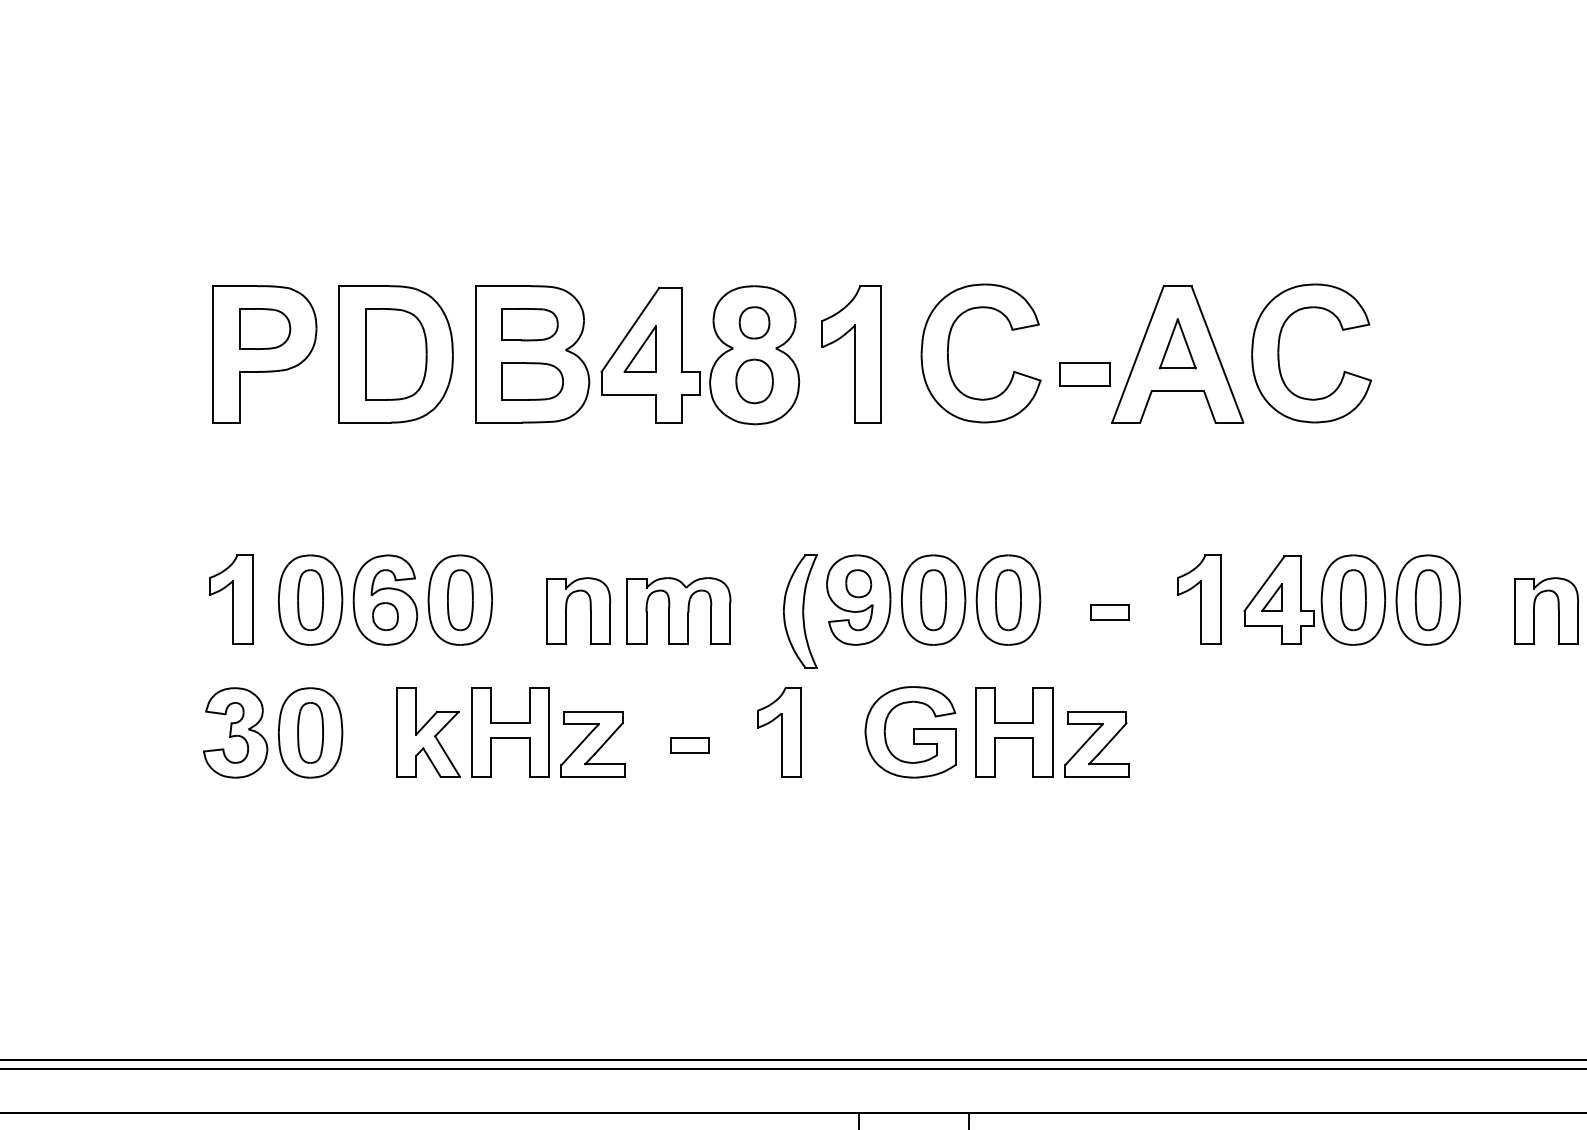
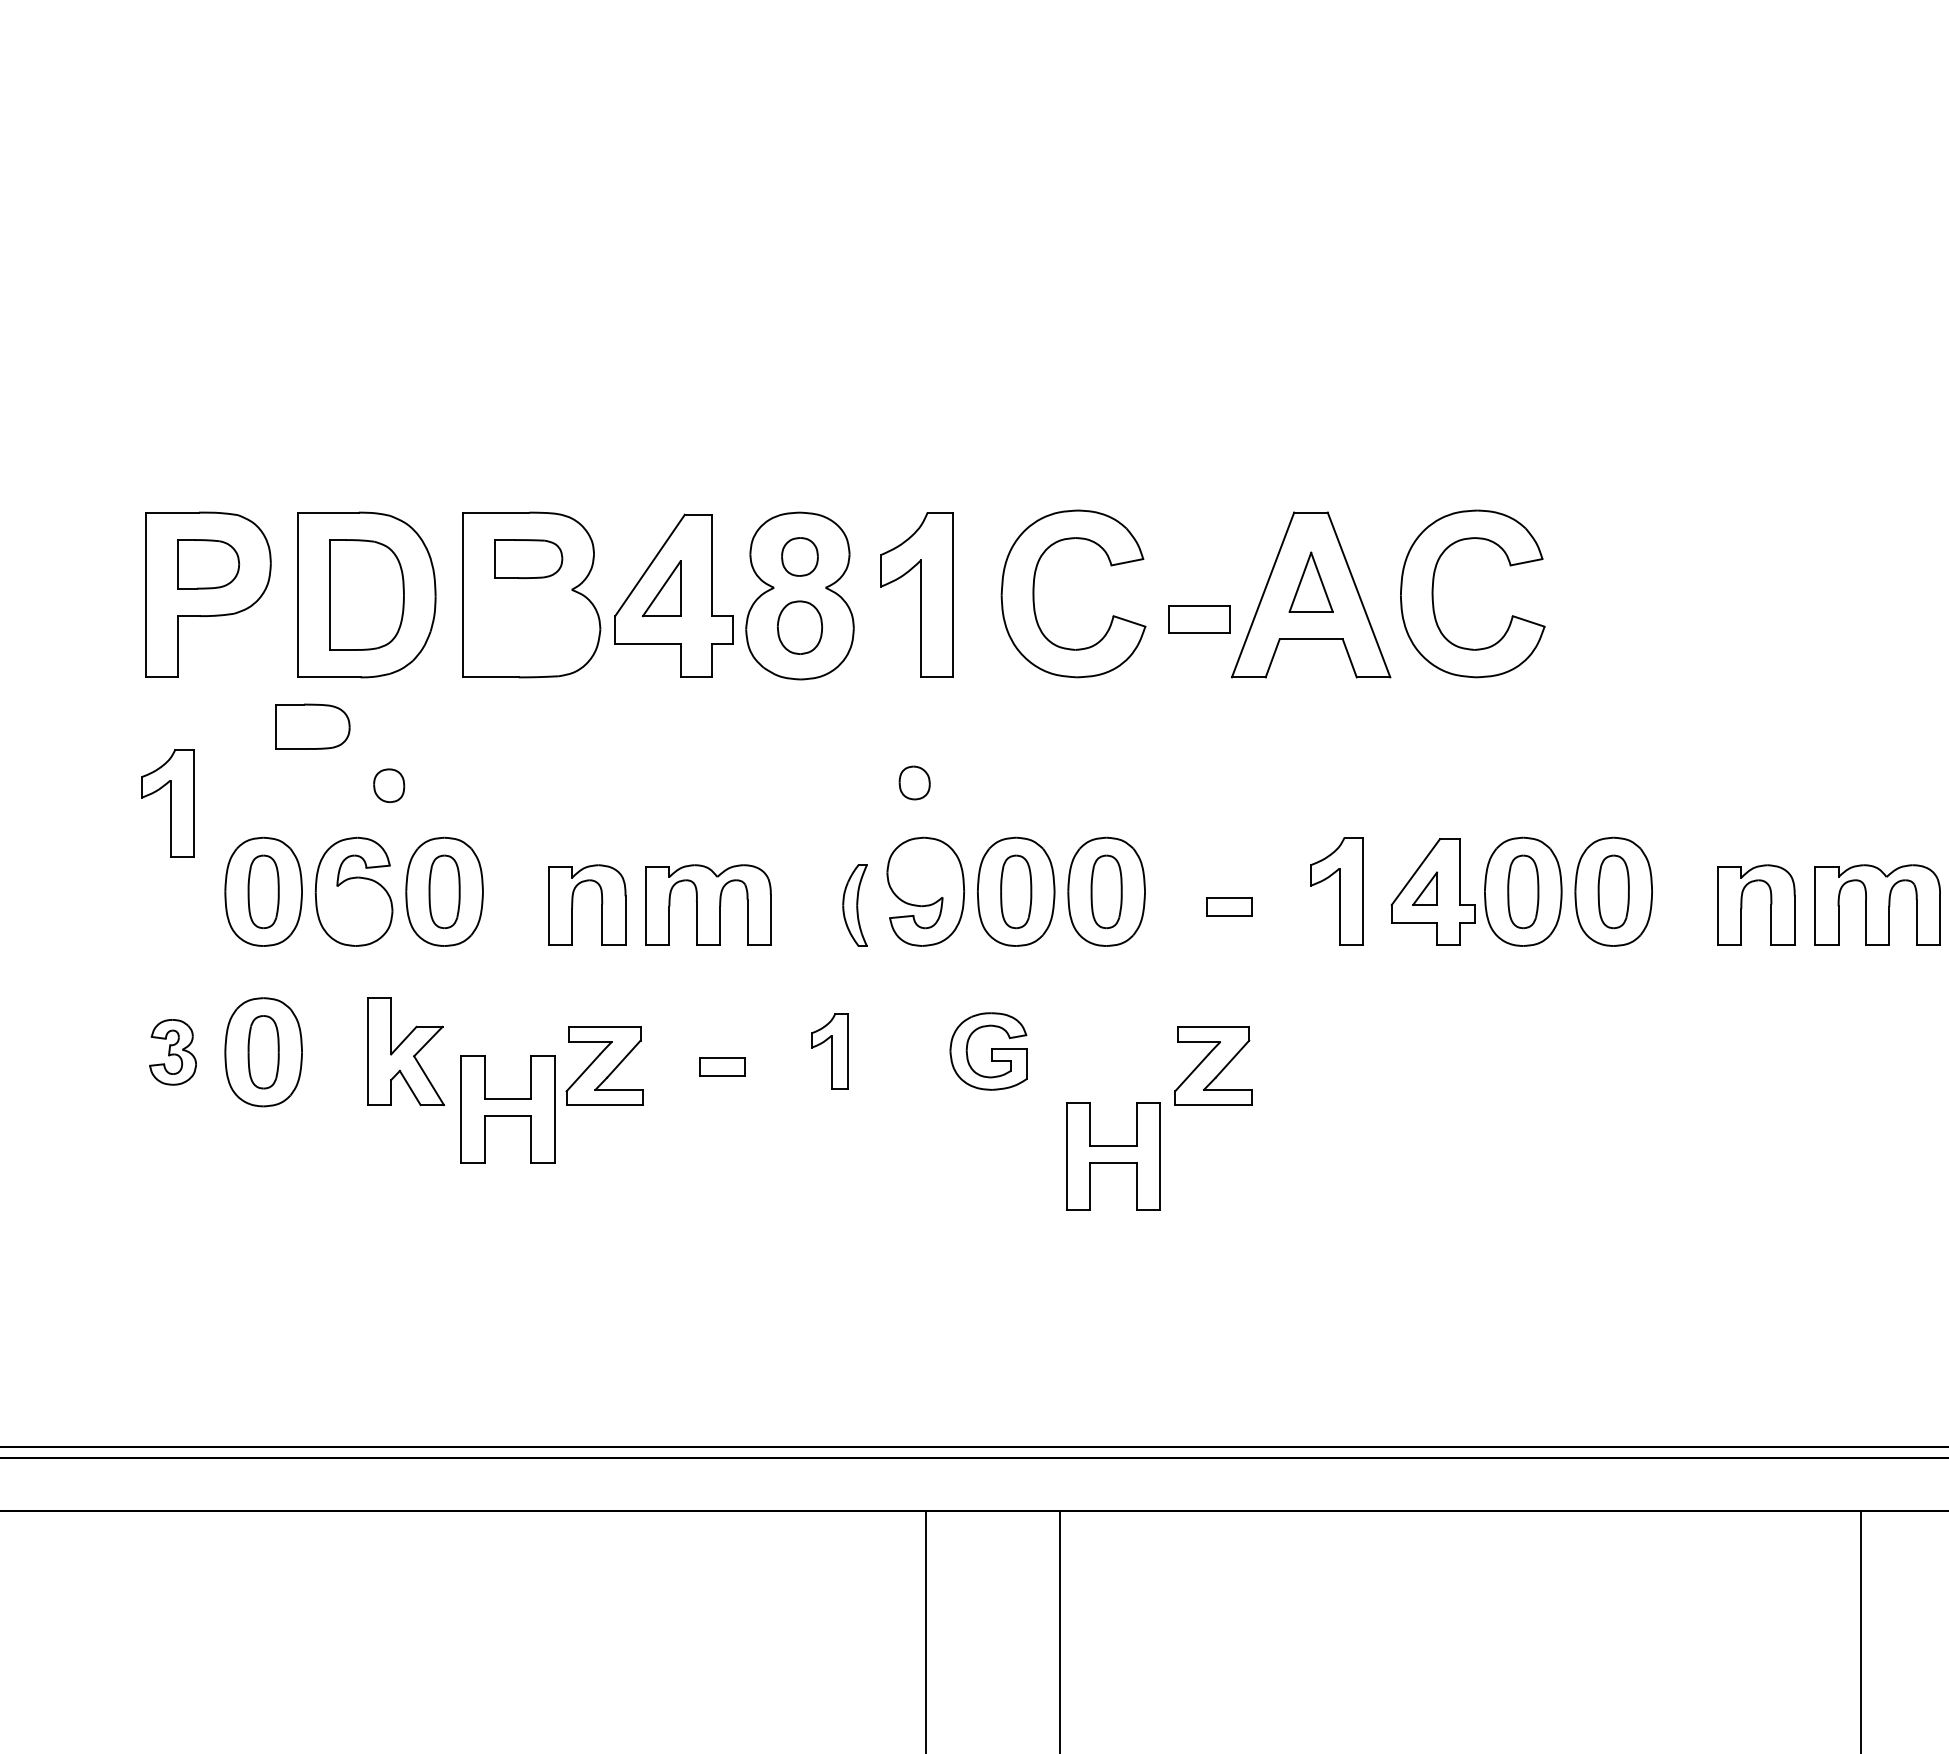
part: (532, 381) -> (312, 726), moved
part: (858, 583) -> (914, 782), moved
part: (230, 599) -> (167, 803), moved
part: (799, 611) -> (854, 905), size x0.6
part: (385, 616) -> (389, 785), moved
part: (509, 732) -> (507, 1109), moved
part: (779, 732) -> (829, 1051), size x0.7
part: (910, 732) -> (988, 1051), size x0.7
part: (1014, 732) -> (1113, 1156), moved
part: (235, 733) -> (172, 1052), size x0.6

